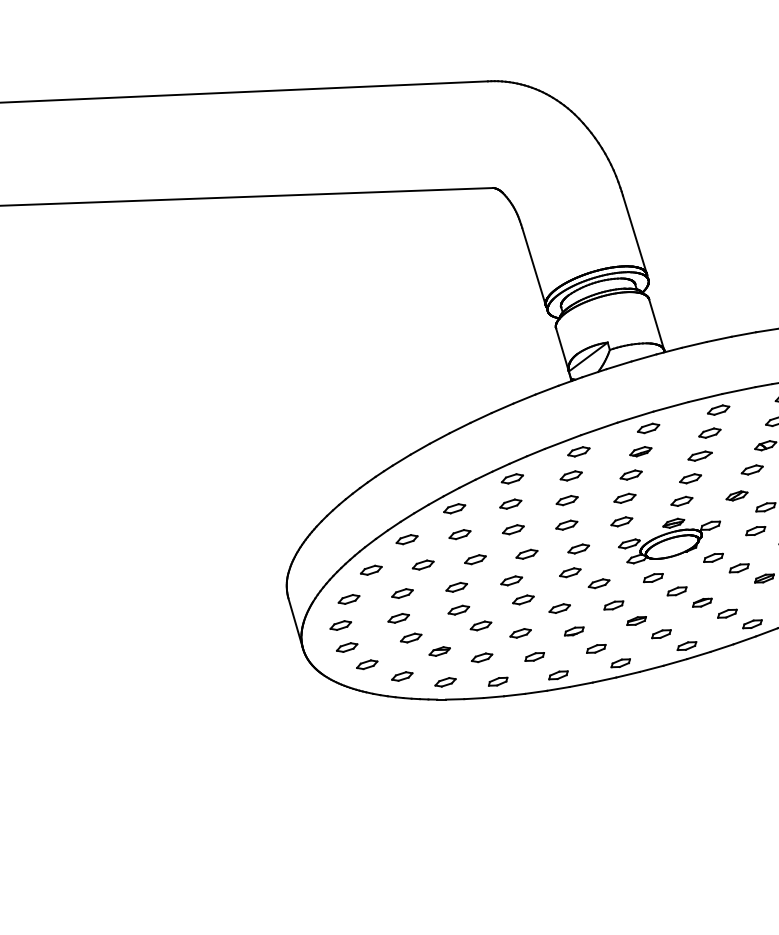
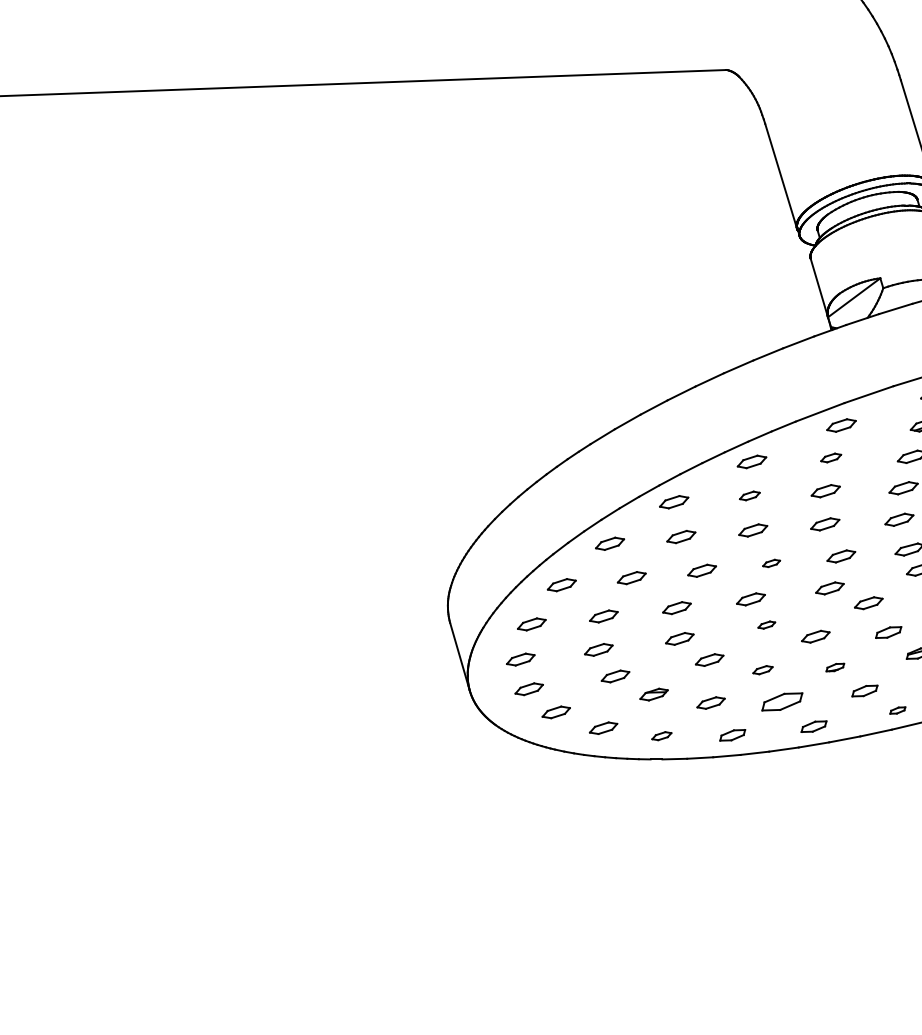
part: (570, 475) -> (830, 457), size x0.7
part: (510, 503) -> (749, 495), size x0.7
part: (526, 553) -> (770, 562), size x0.6
part: (523, 599) -> (766, 624), size x0.6
part: (574, 631) -> (835, 667), size x0.7
part: (520, 633) -> (762, 670), size x0.7
part: (534, 656) -> (781, 701), size x1.6
part: (620, 663) -> (897, 710), size x0.6
part: (445, 682) -> (661, 736), size x0.7

